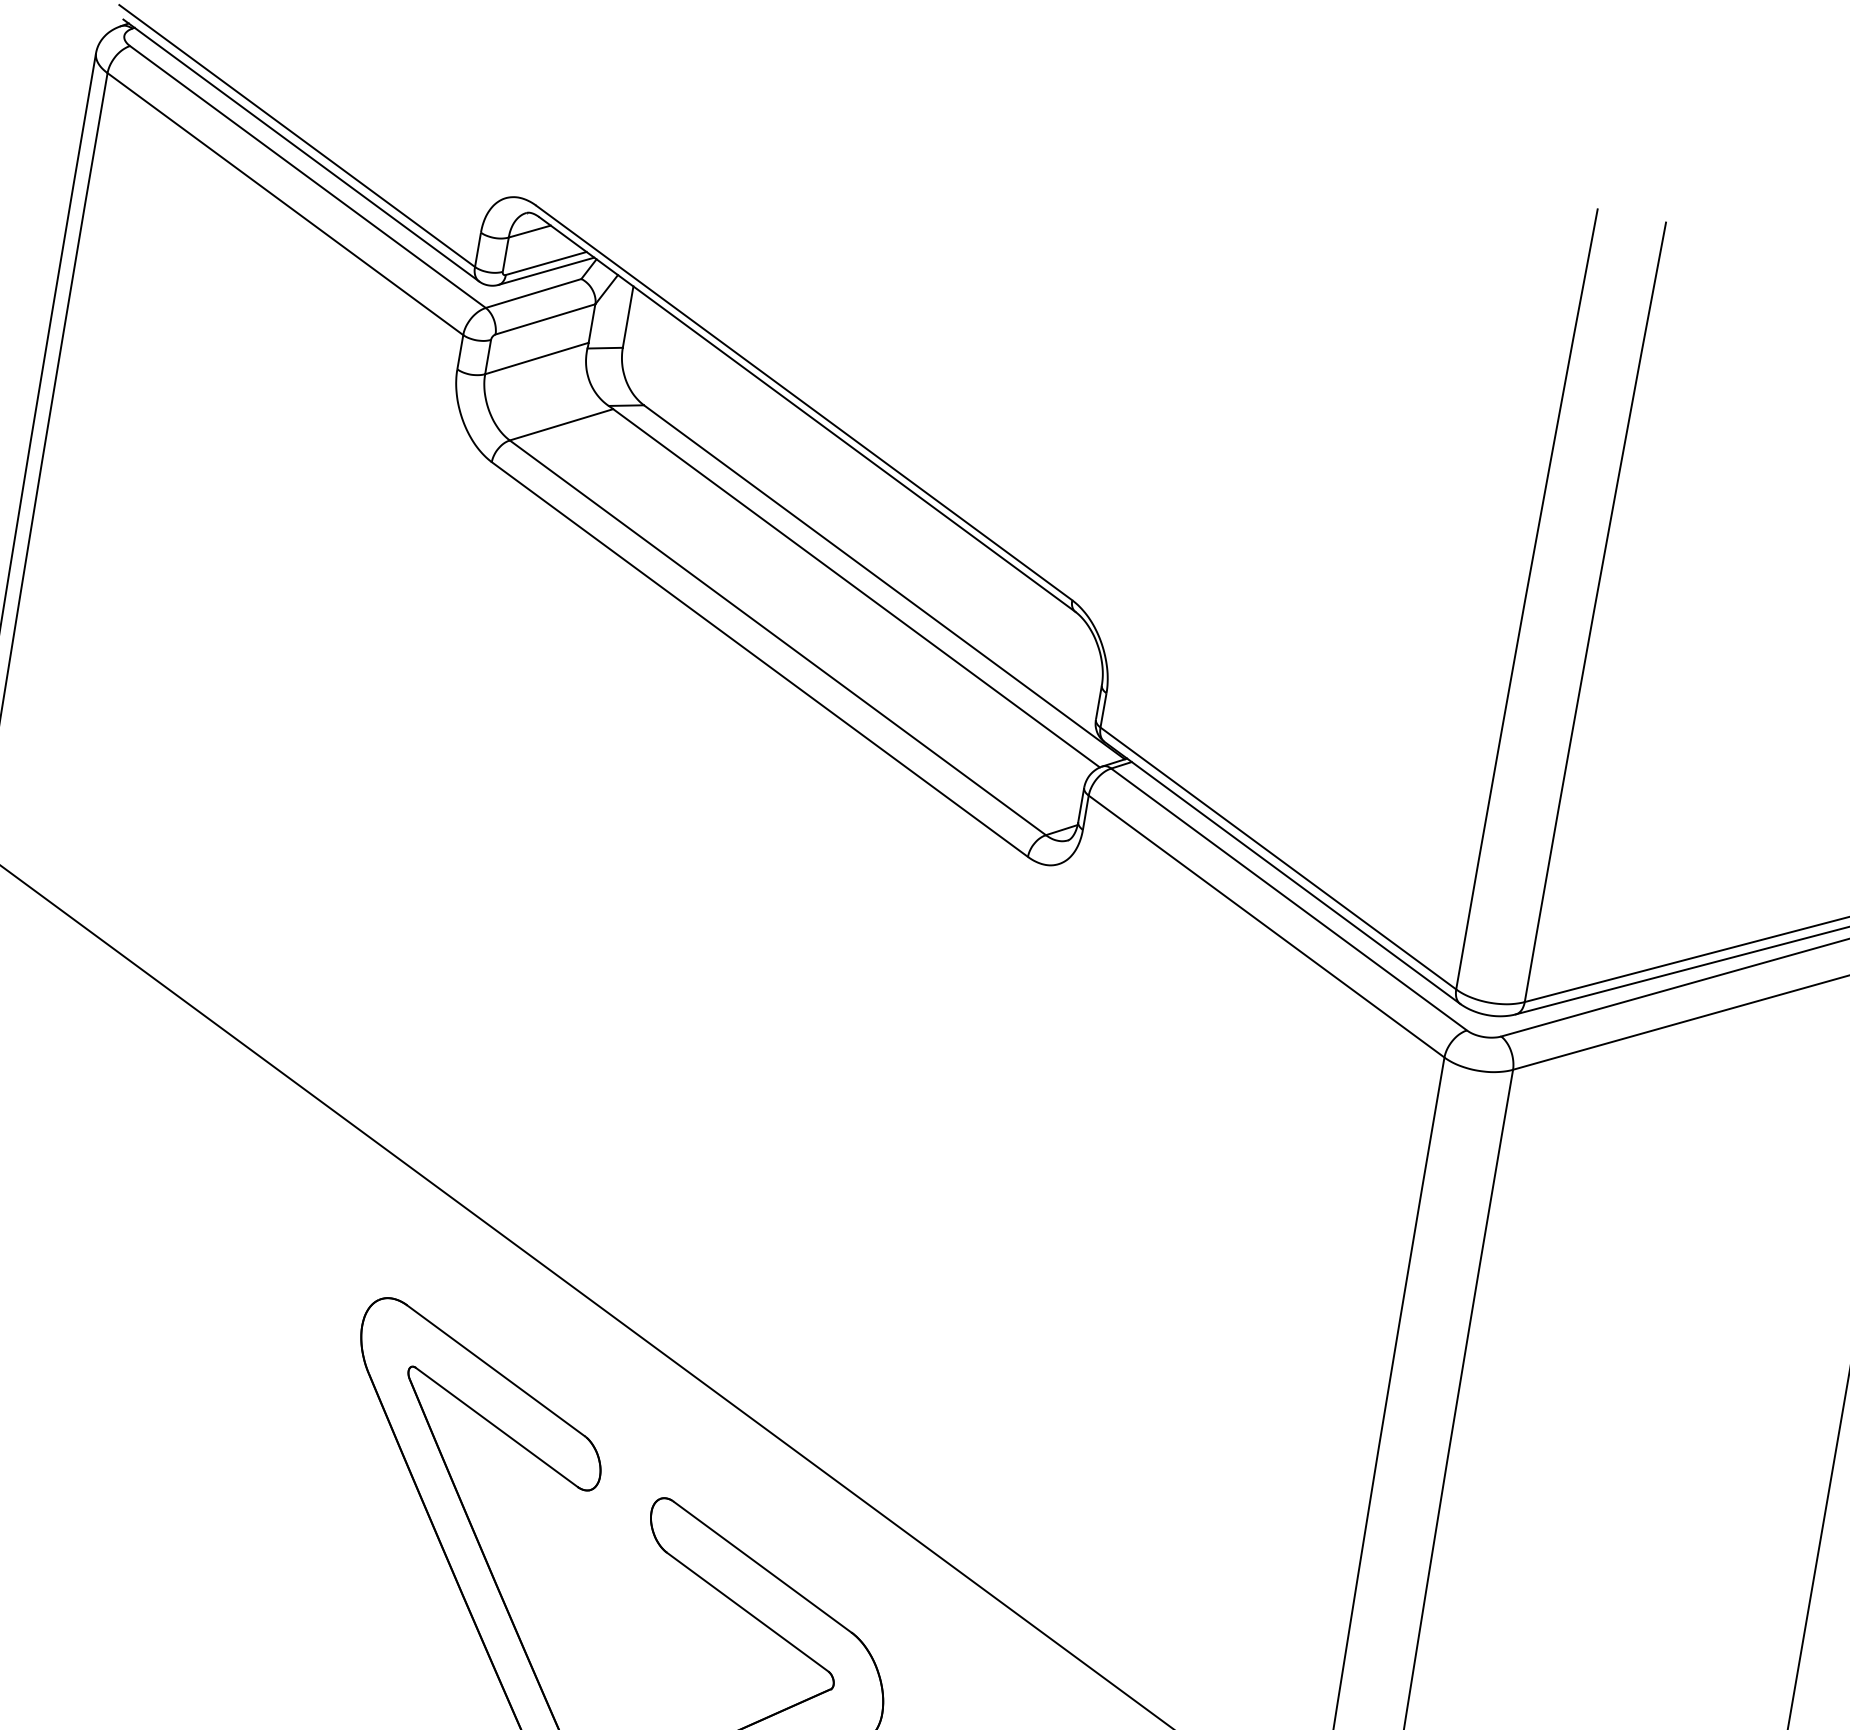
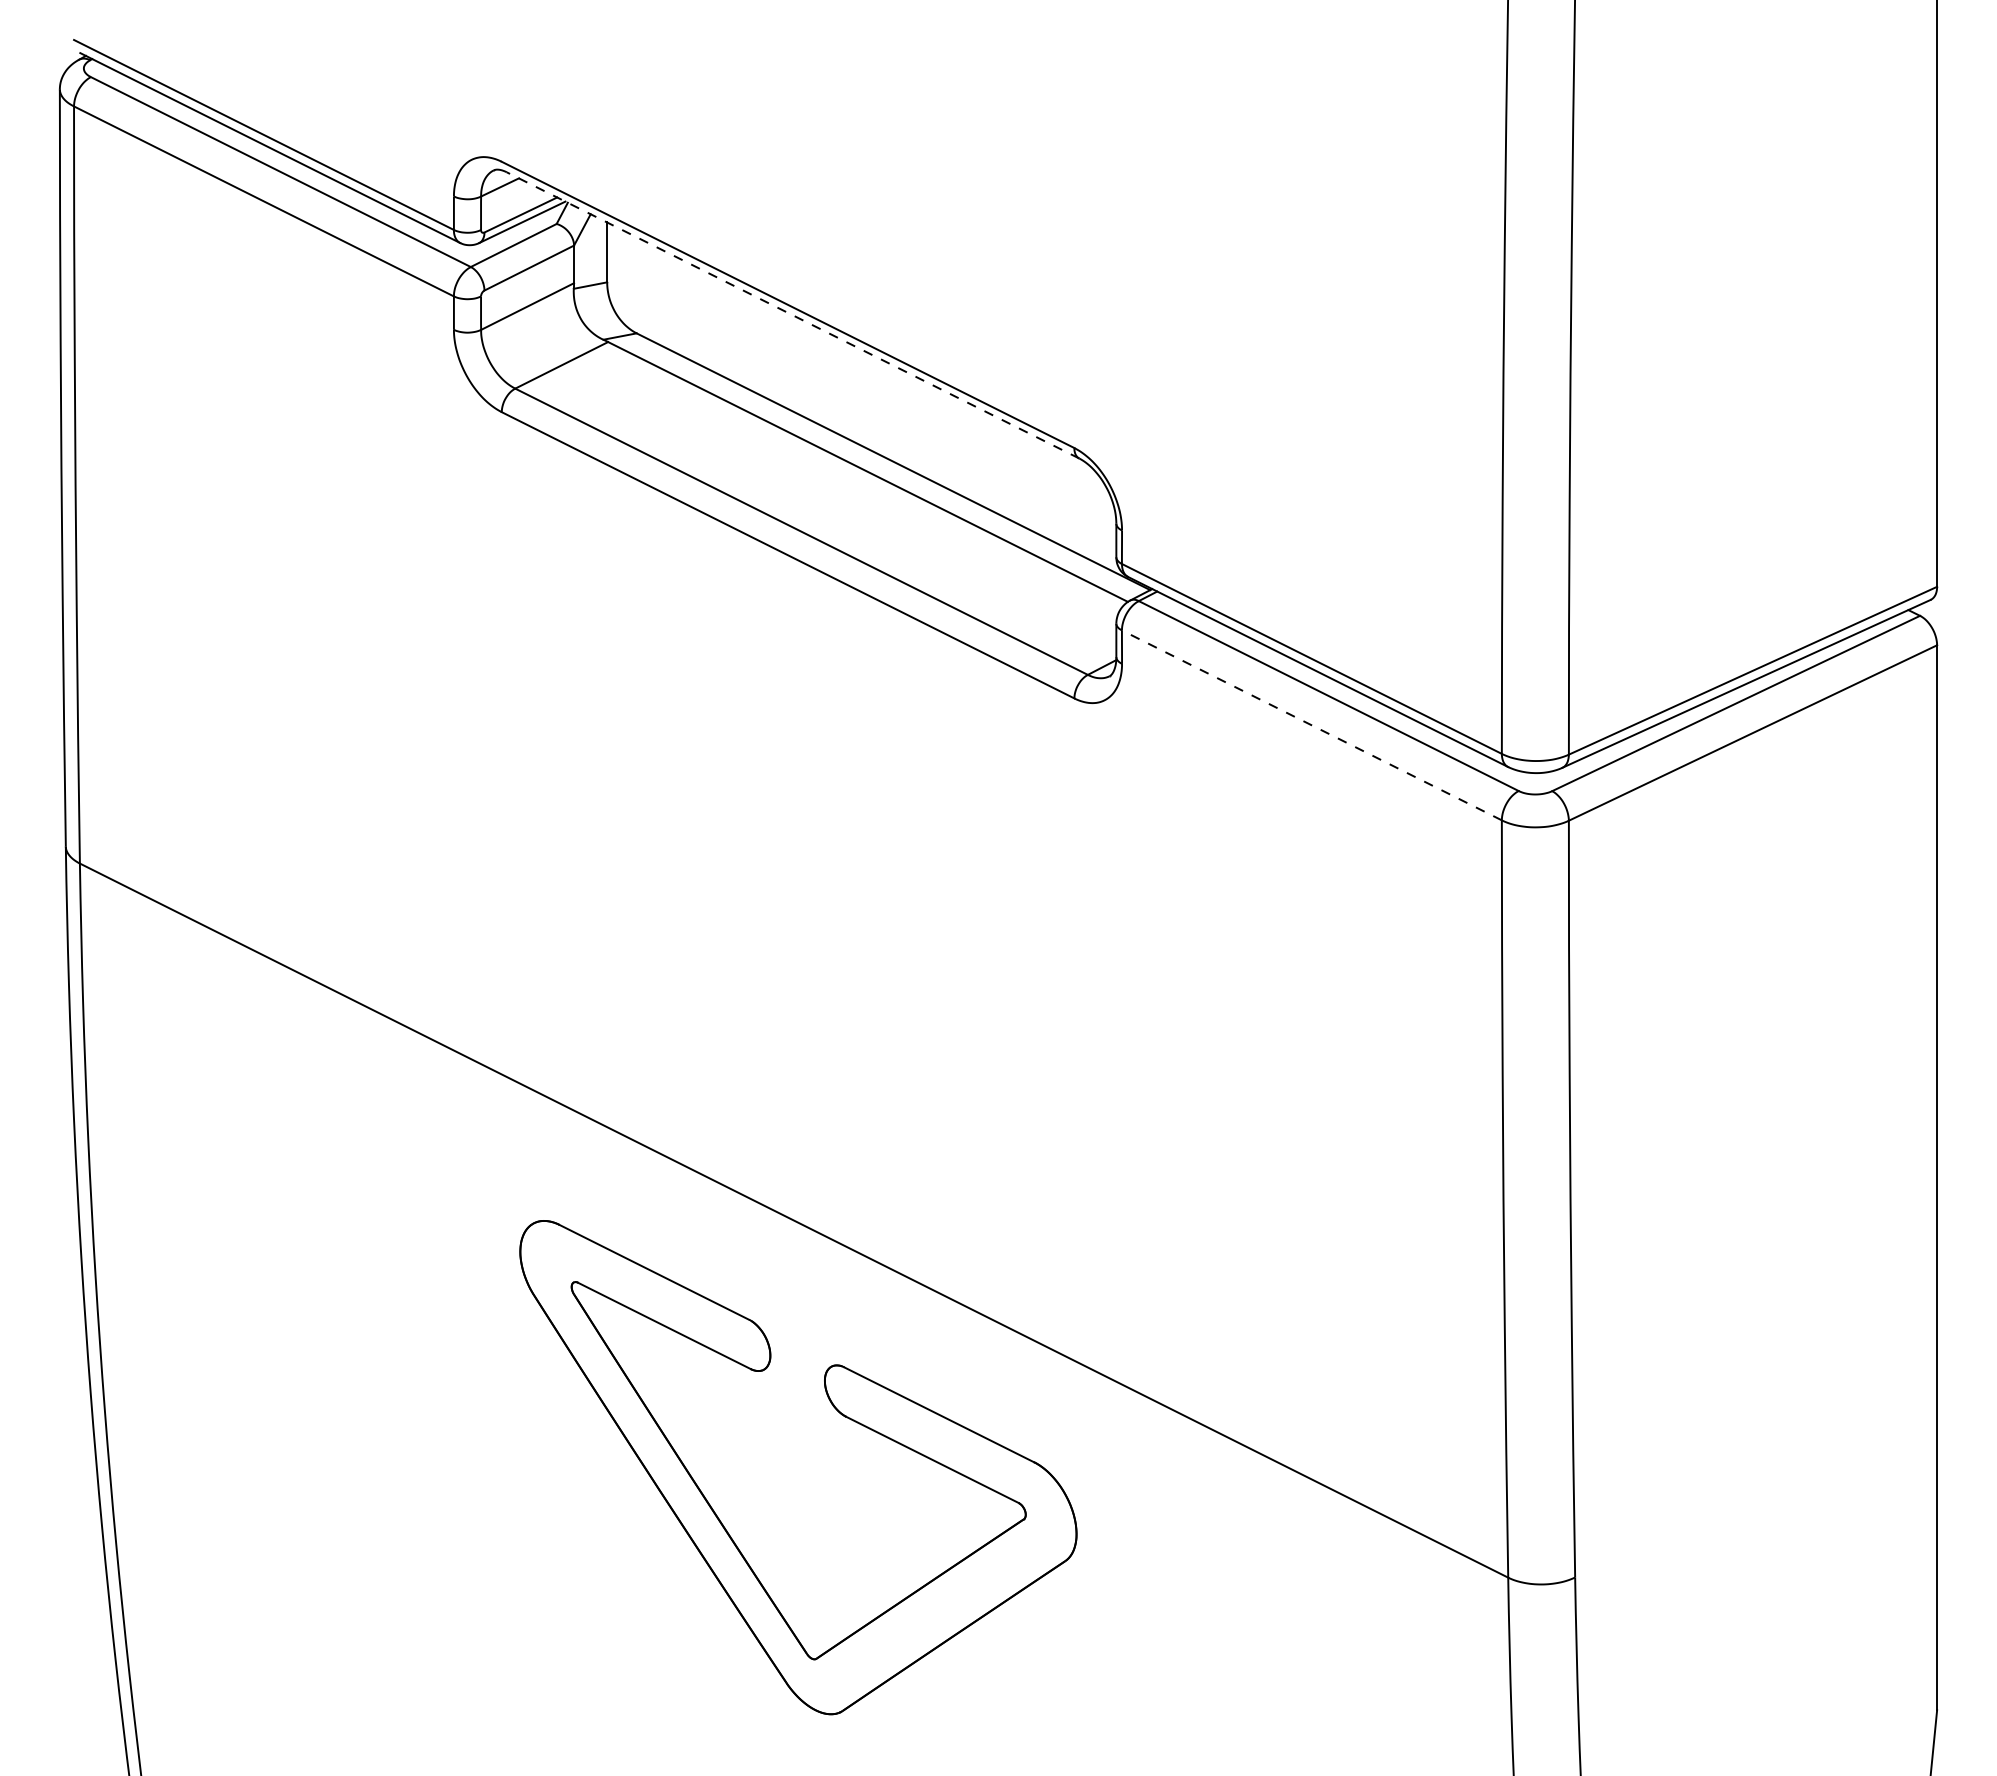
line: (806, 414) -> (792, 315), solid -> dashed
line: (1266, 926) -> (1311, 725), solid -> dashed

